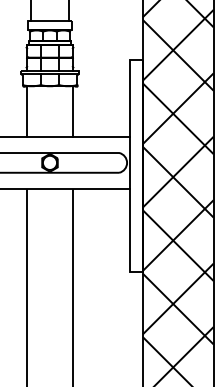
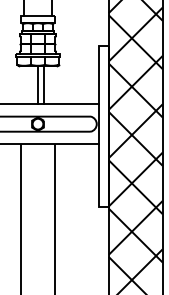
line: (27, 111) -> (43, 84), moved
line: (72, 111) -> (37, 84), moved

